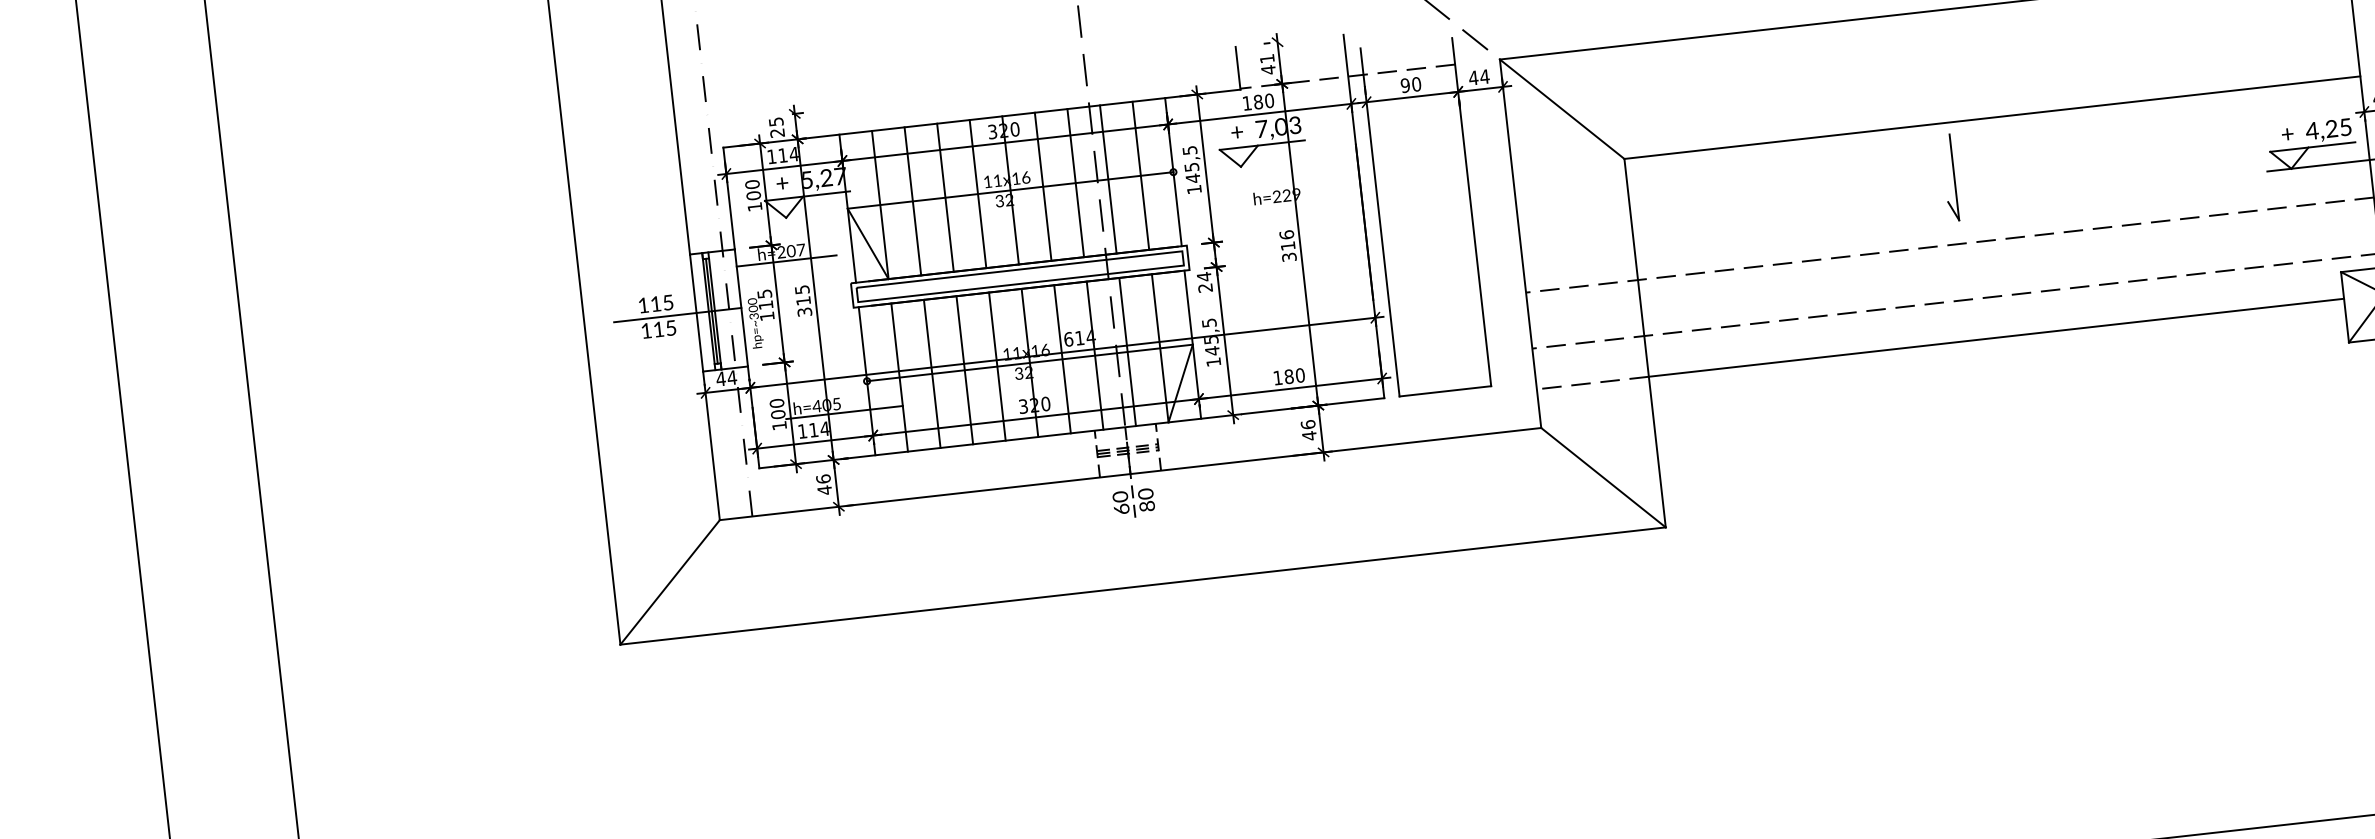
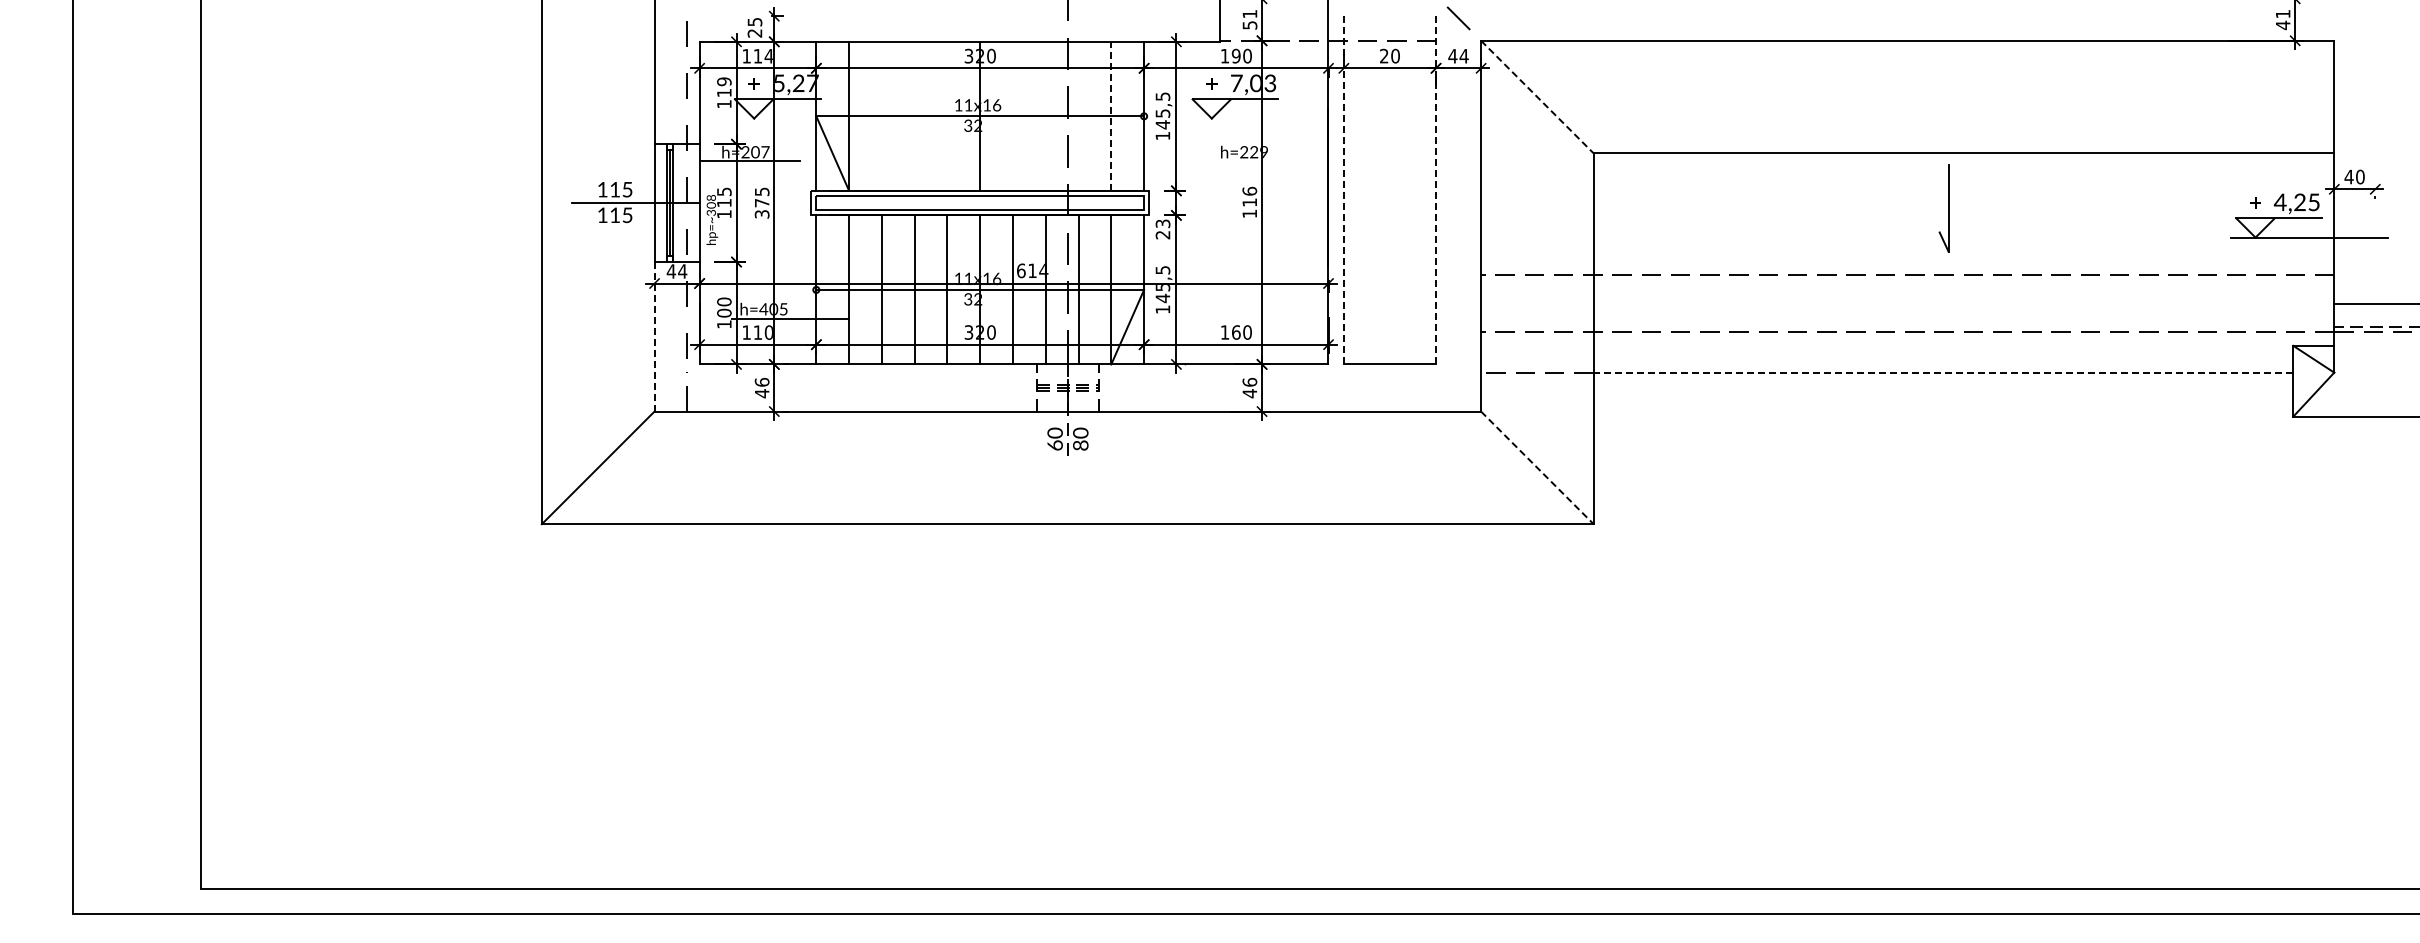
text: (1268, 70) -> (1249, 25), 41 -> 51
text: (1404, 86) -> (1383, 56), 90 -> 20
text: (1257, 102) -> (1235, 56), 180 -> 190
line: (1562, 109) -> (1537, 97), solid -> dashed
line: (1141, 175) -> (1111, 116), solid -> dashed
part: (1949, 177) -> (1943, 208), moved
line: (1108, 178) -> (1078, 115), removed
line: (1075, 182) -> (1045, 115), removed
line: (1043, 185) -> (1013, 115), removed
text: (753, 190) -> (724, 87), 100 -> 119
line: (977, 193) -> (947, 115), removed
line: (945, 196) -> (914, 115), removed
line: (912, 200) -> (881, 115), removed
line: (1472, 211) -> (1436, 188), solid -> dashed
line: (1379, 221) -> (1343, 188), solid -> dashed
text: (1289, 256) -> (1249, 213), 316 -> 116
text: (1203, 276) -> (1162, 223), 24 -> 23
text: (752, 301) -> (711, 197), hp=~300 -> hp=~308
text: (803, 301) -> (762, 203), 315 -> 375
line: (1996, 337) -> (1943, 372), solid -> dashed
text: (1289, 376) -> (1236, 332), 180 -> 160
text: (824, 428) -> (768, 332), 114 -> 110
line: (711, 445) -> (654, 336), solid -> dashed
line: (1603, 477) -> (1537, 467), solid -> dashed

